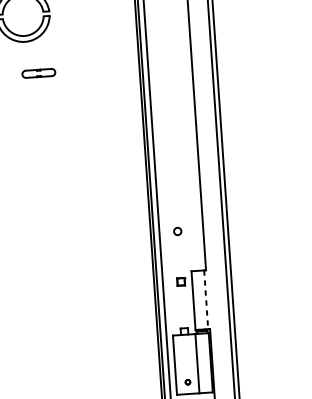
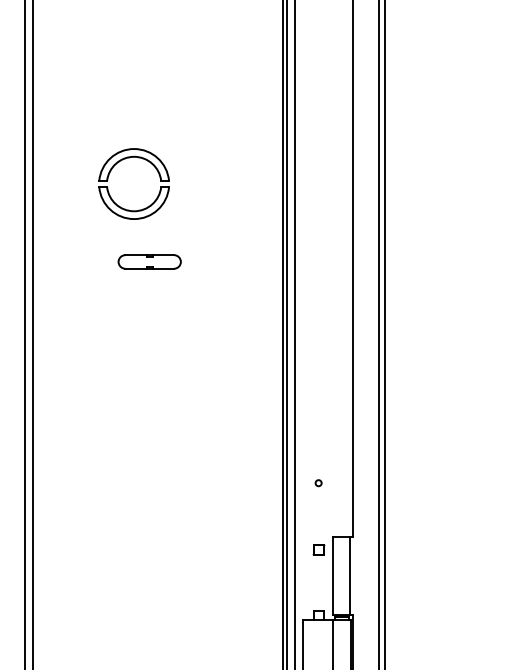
part: (38, 73) -> (149, 261), size x1.43
circle: (177, 231) -> (318, 483), size x0.62
line: (206, 299) -> (350, 575), dashed -> solid

